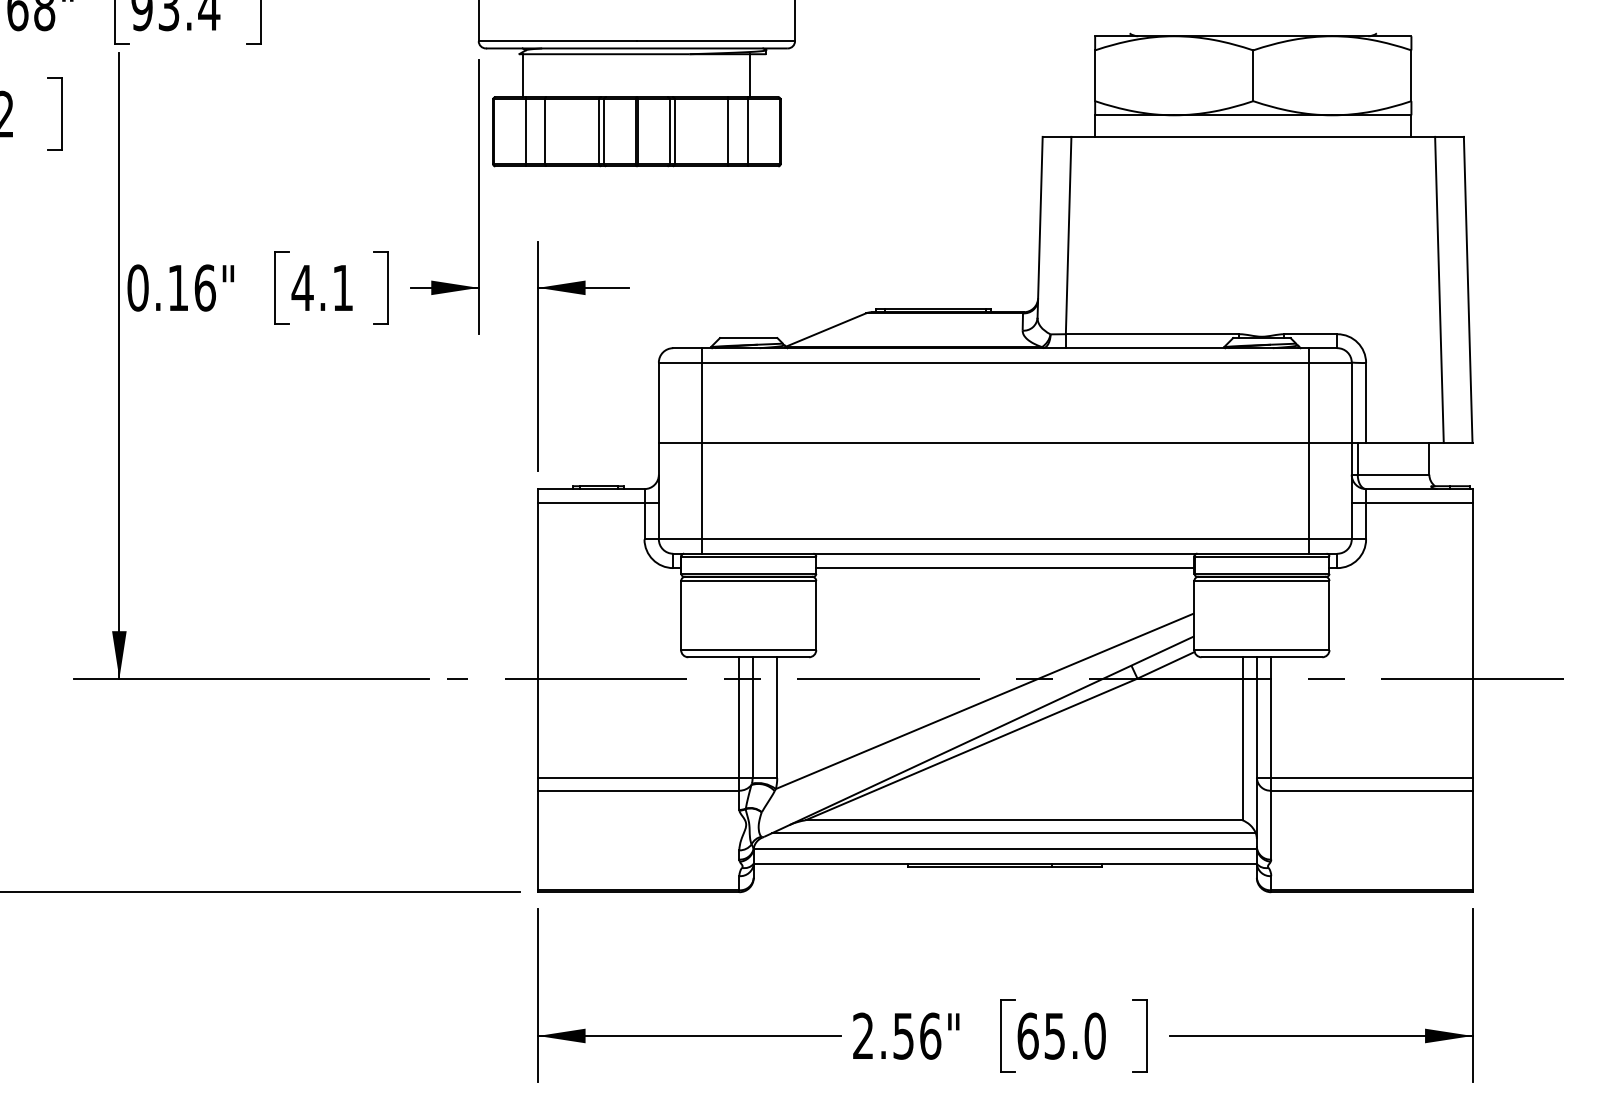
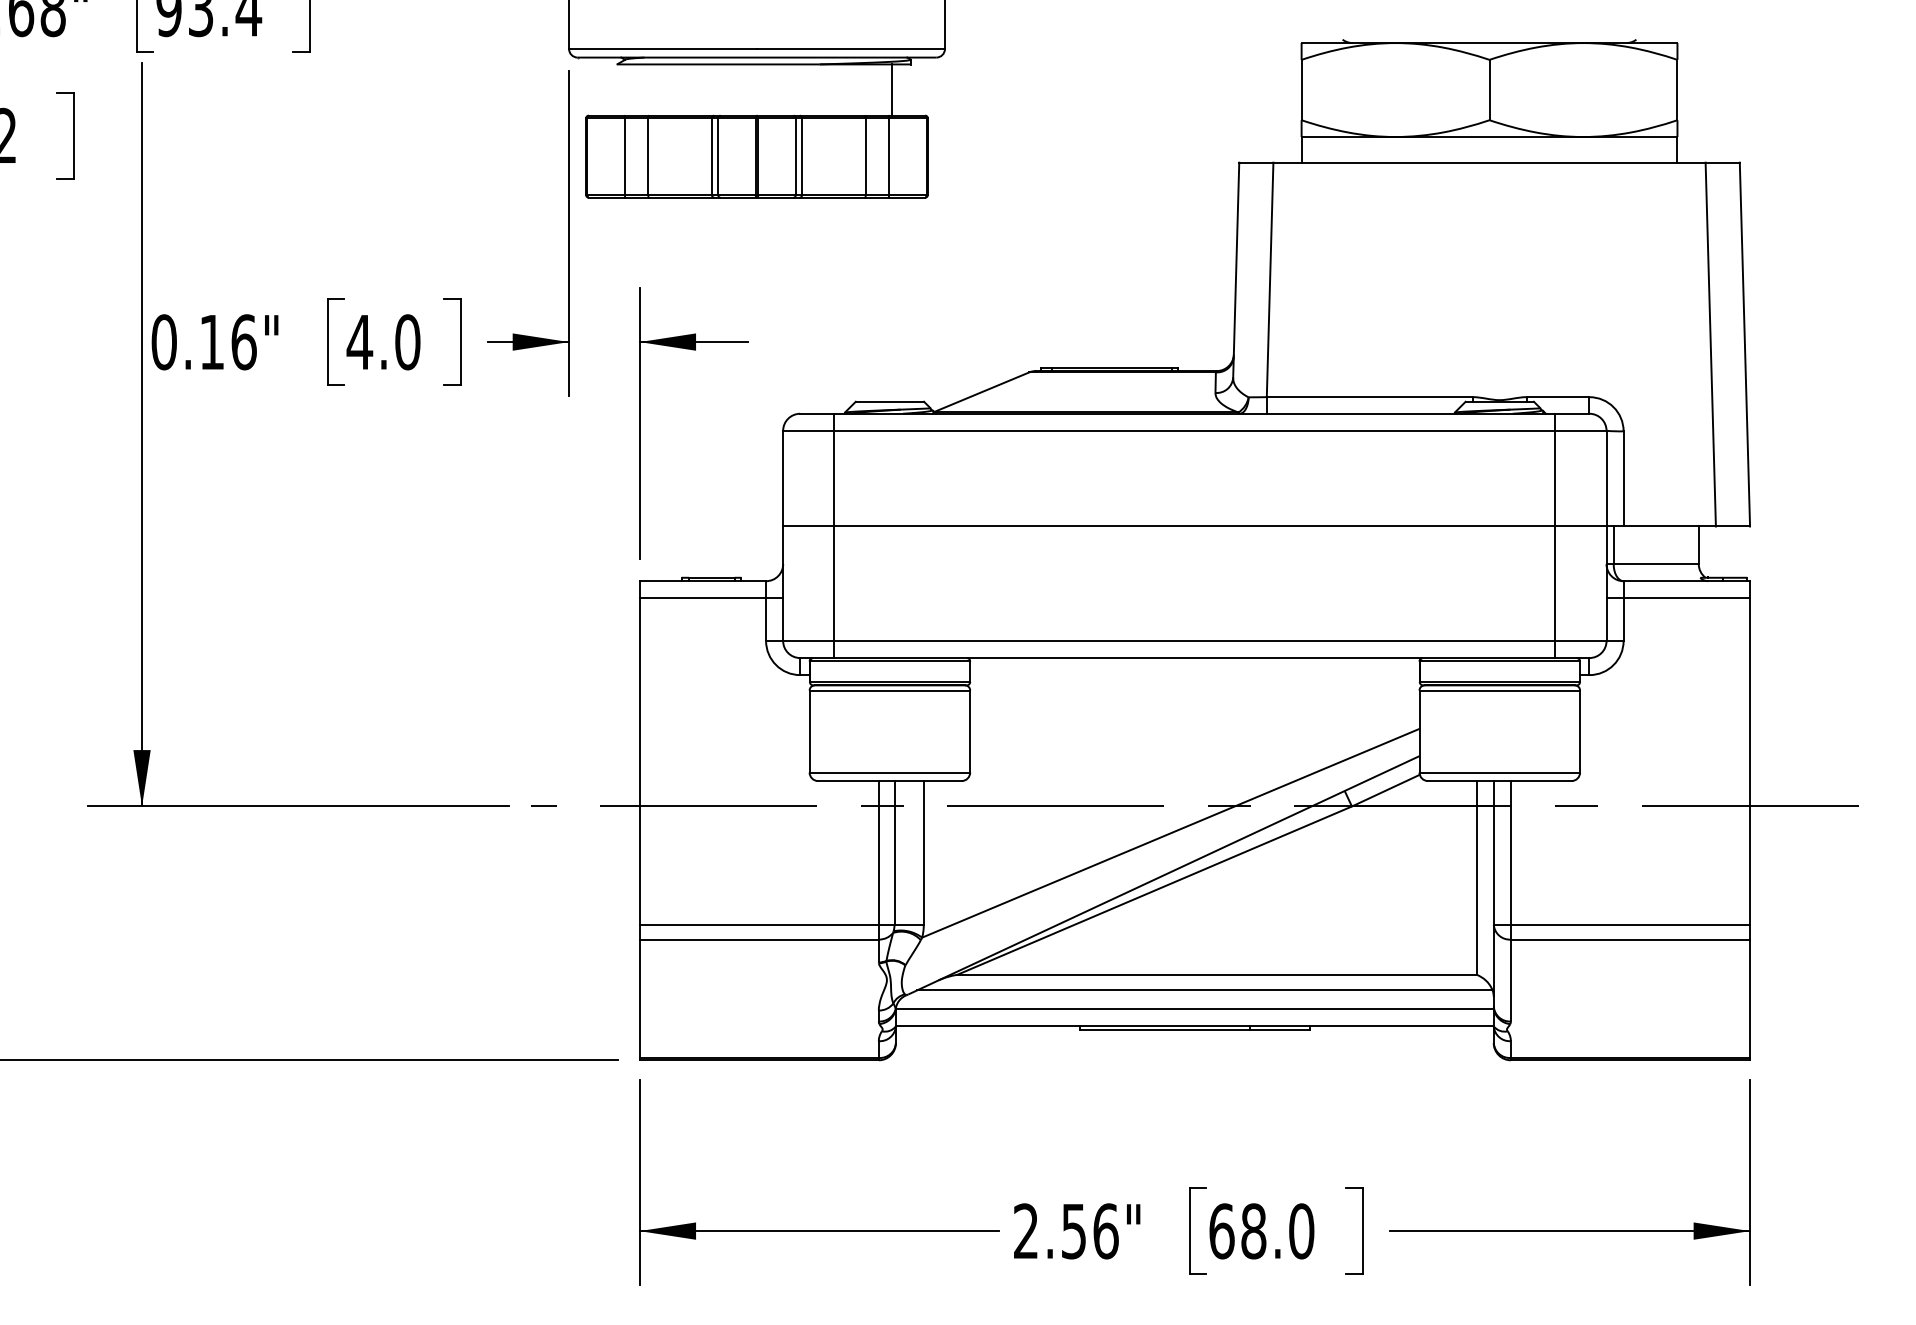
line: (523, 75) -> (622, 89), removed
text: (342, 288) -> (407, 342), 4.1 -> 4.0
line: (1005, 568) -> (1194, 675), removed
text: (1054, 1036) -> (1253, 1231), 65.0 -> 68.0

